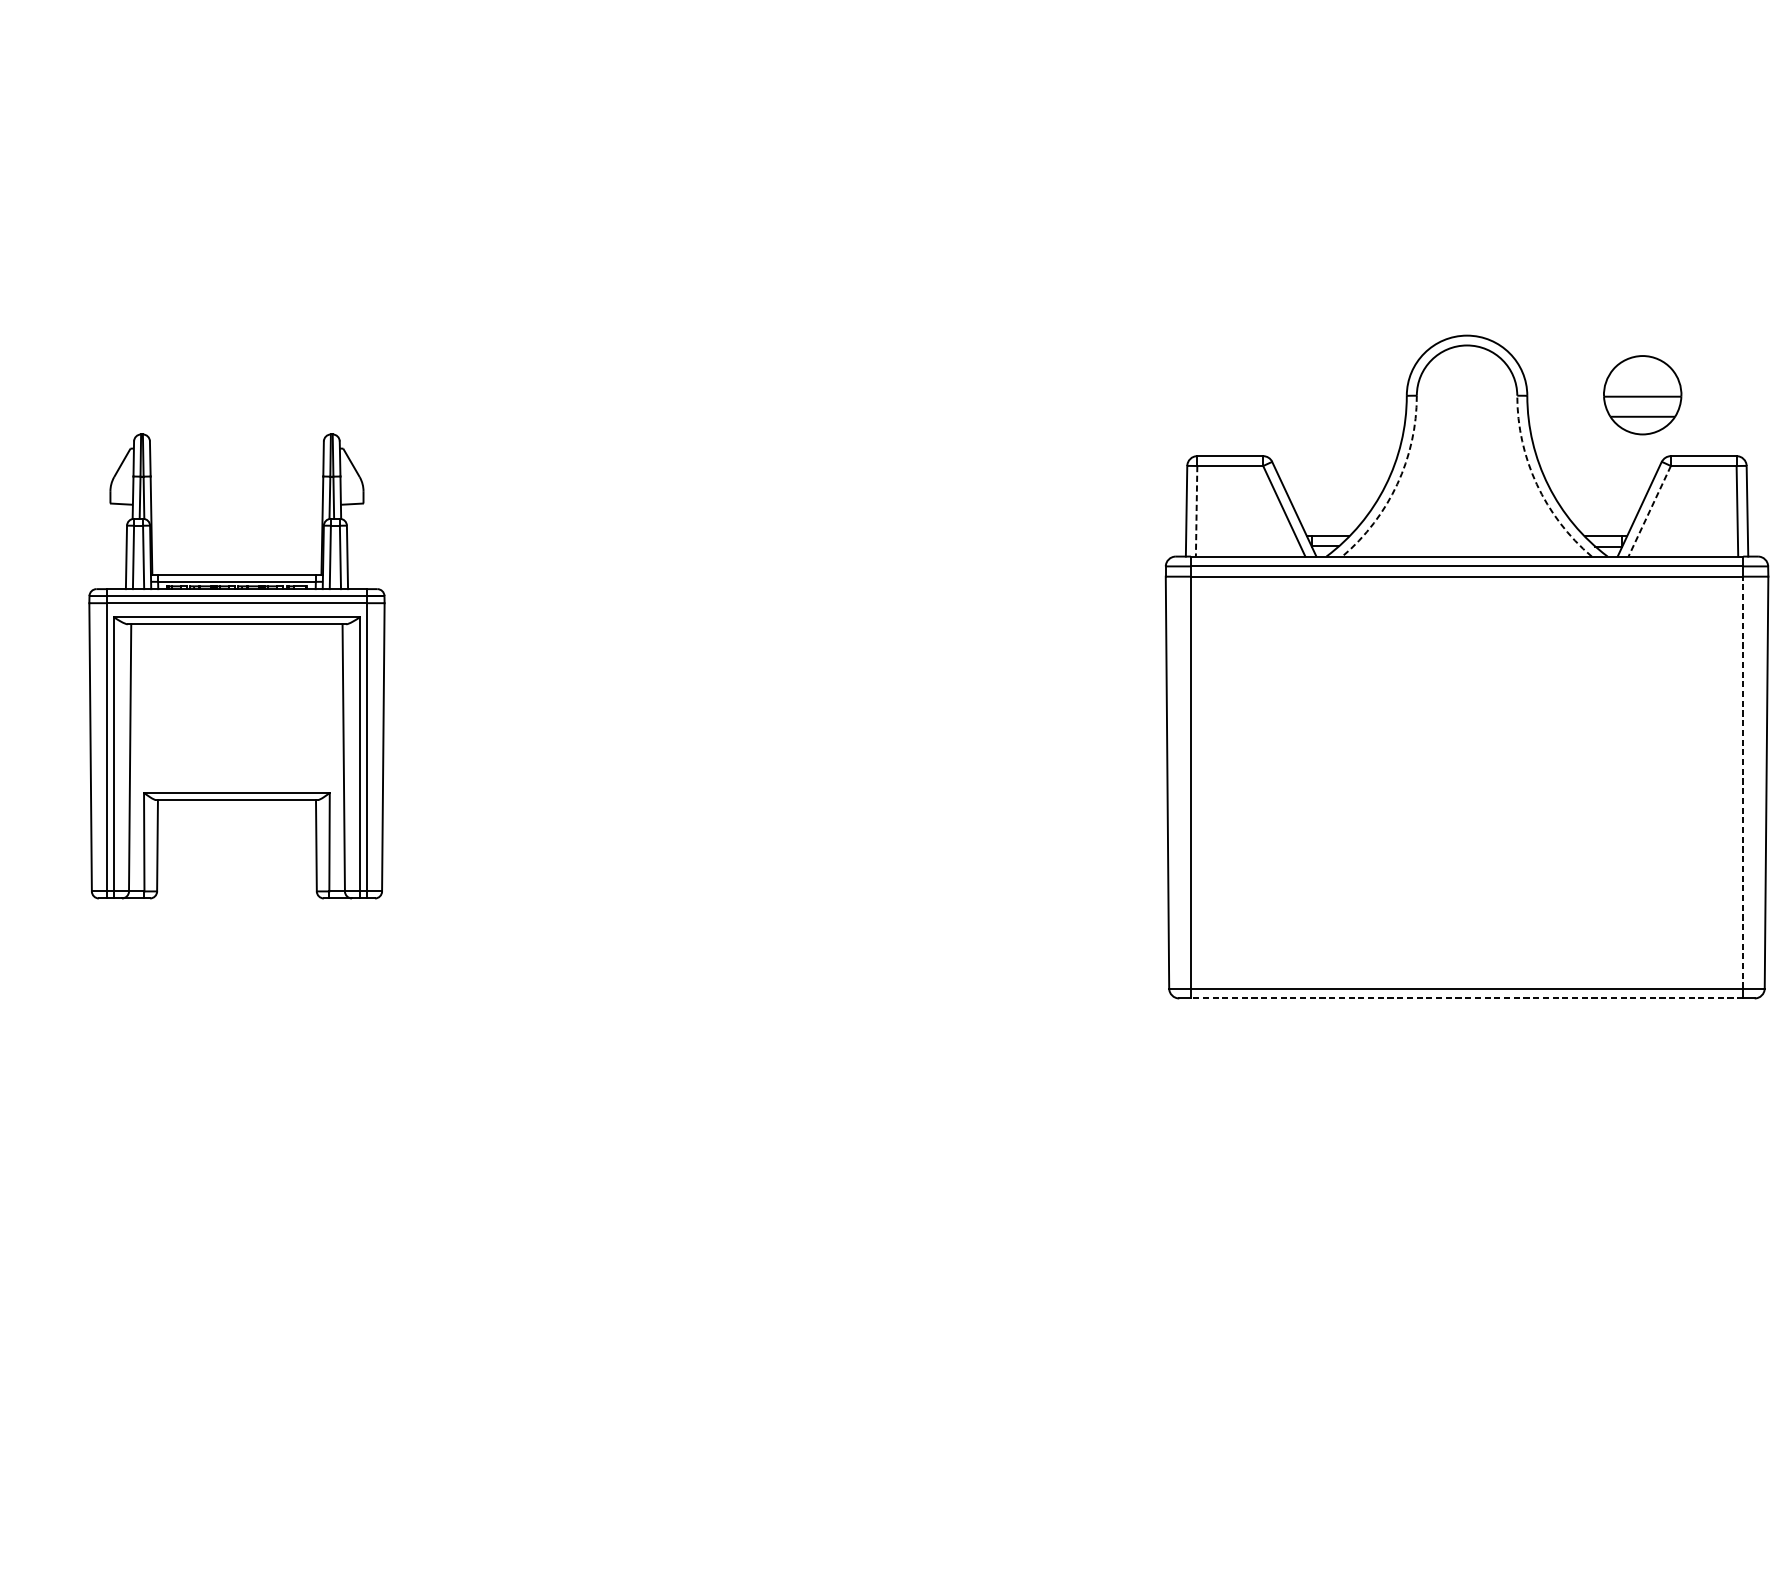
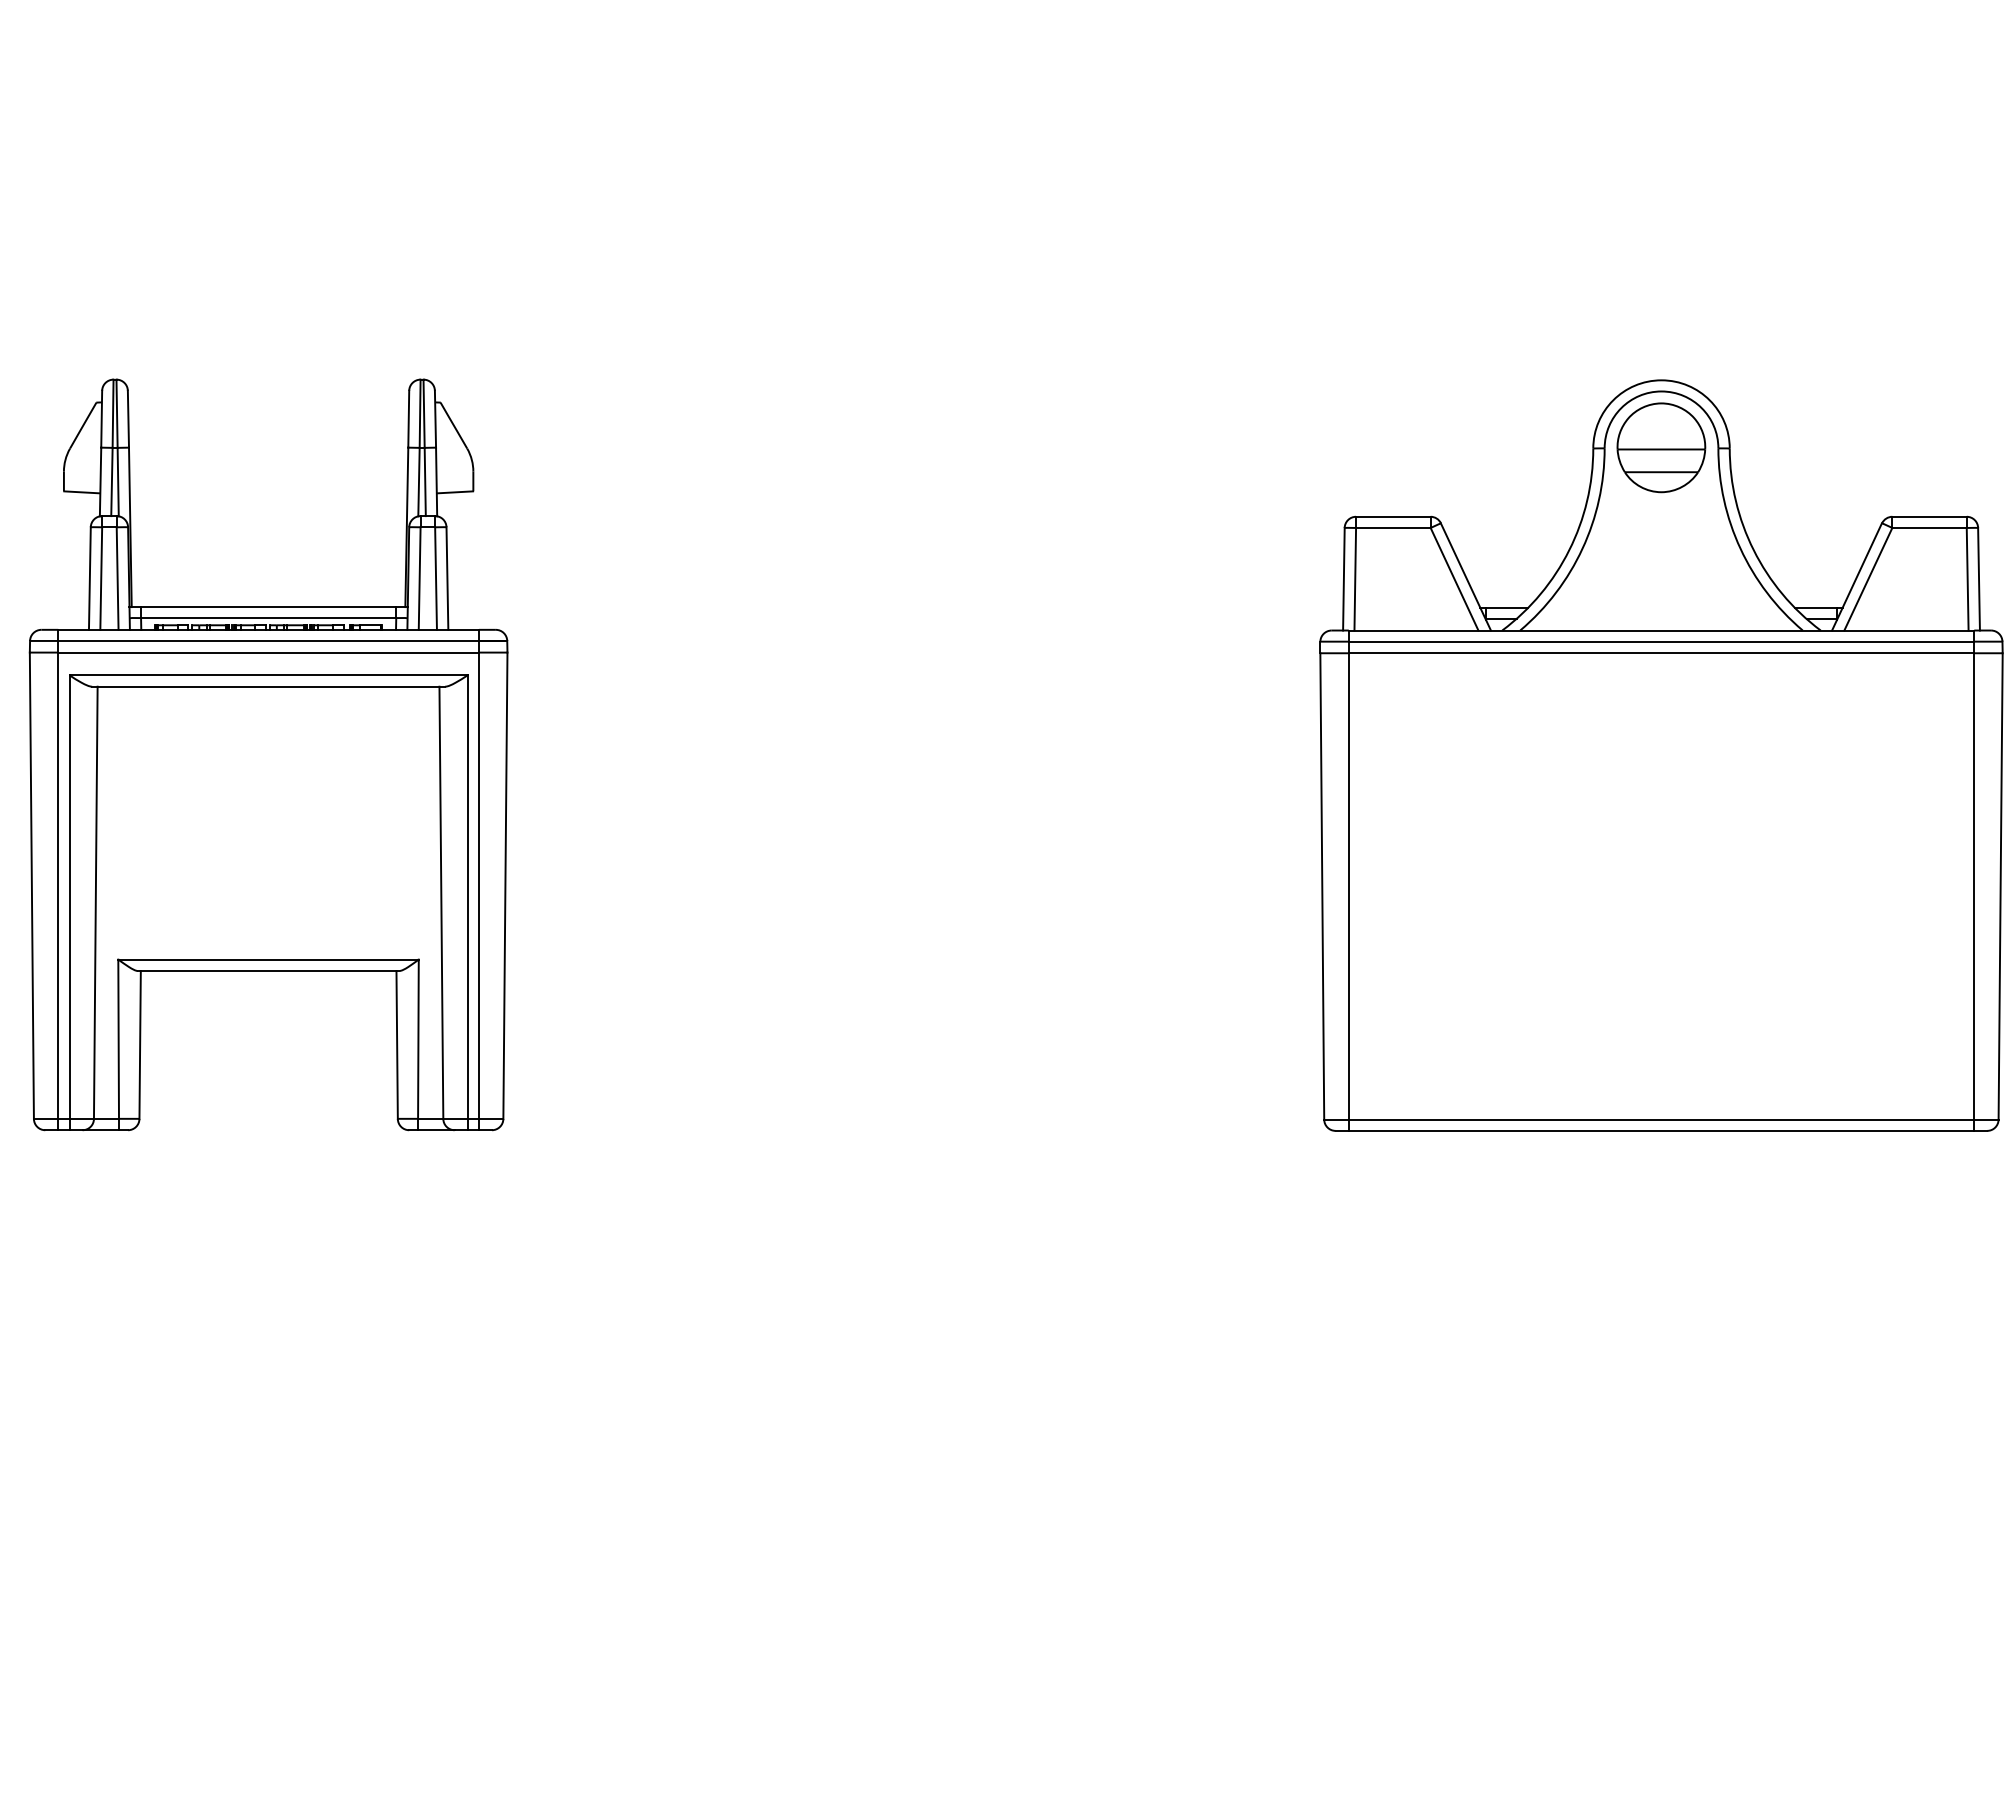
part: (1642, 394) -> (1661, 447), moved
arc: (1397, 484) -> (1582, 548), dashed -> solid
arc: (1536, 484) -> (1740, 548), dashed -> solid
line: (1196, 511) -> (1355, 579), dashed -> solid
line: (1649, 511) -> (1868, 579), dashed -> solid
part: (236, 666) -> (268, 754), size x1.43
line: (1743, 782) -> (1974, 886), dashed -> solid
line: (1467, 998) -> (1661, 1130), dashed -> solid

